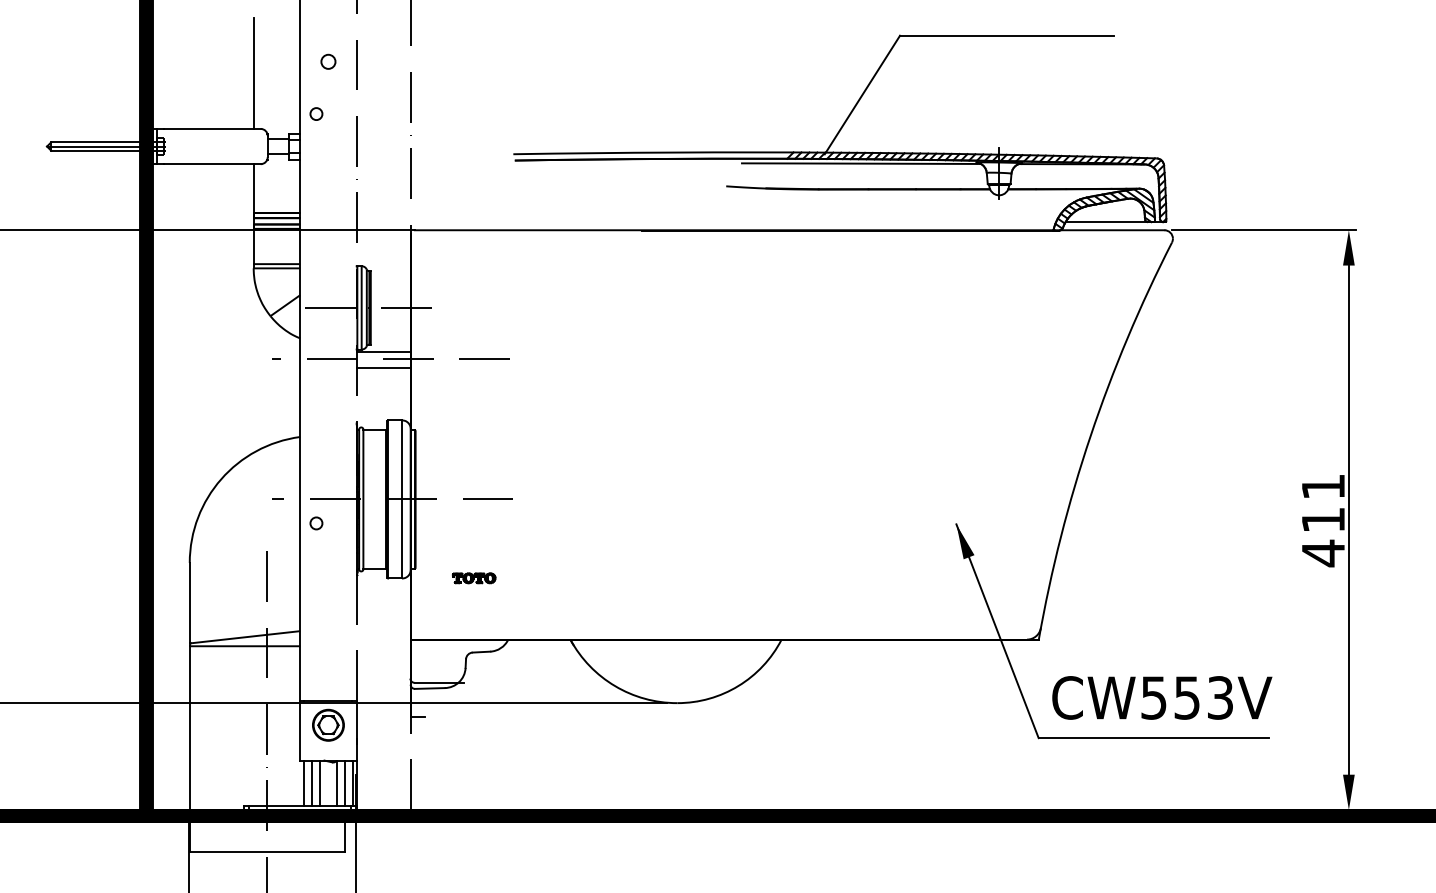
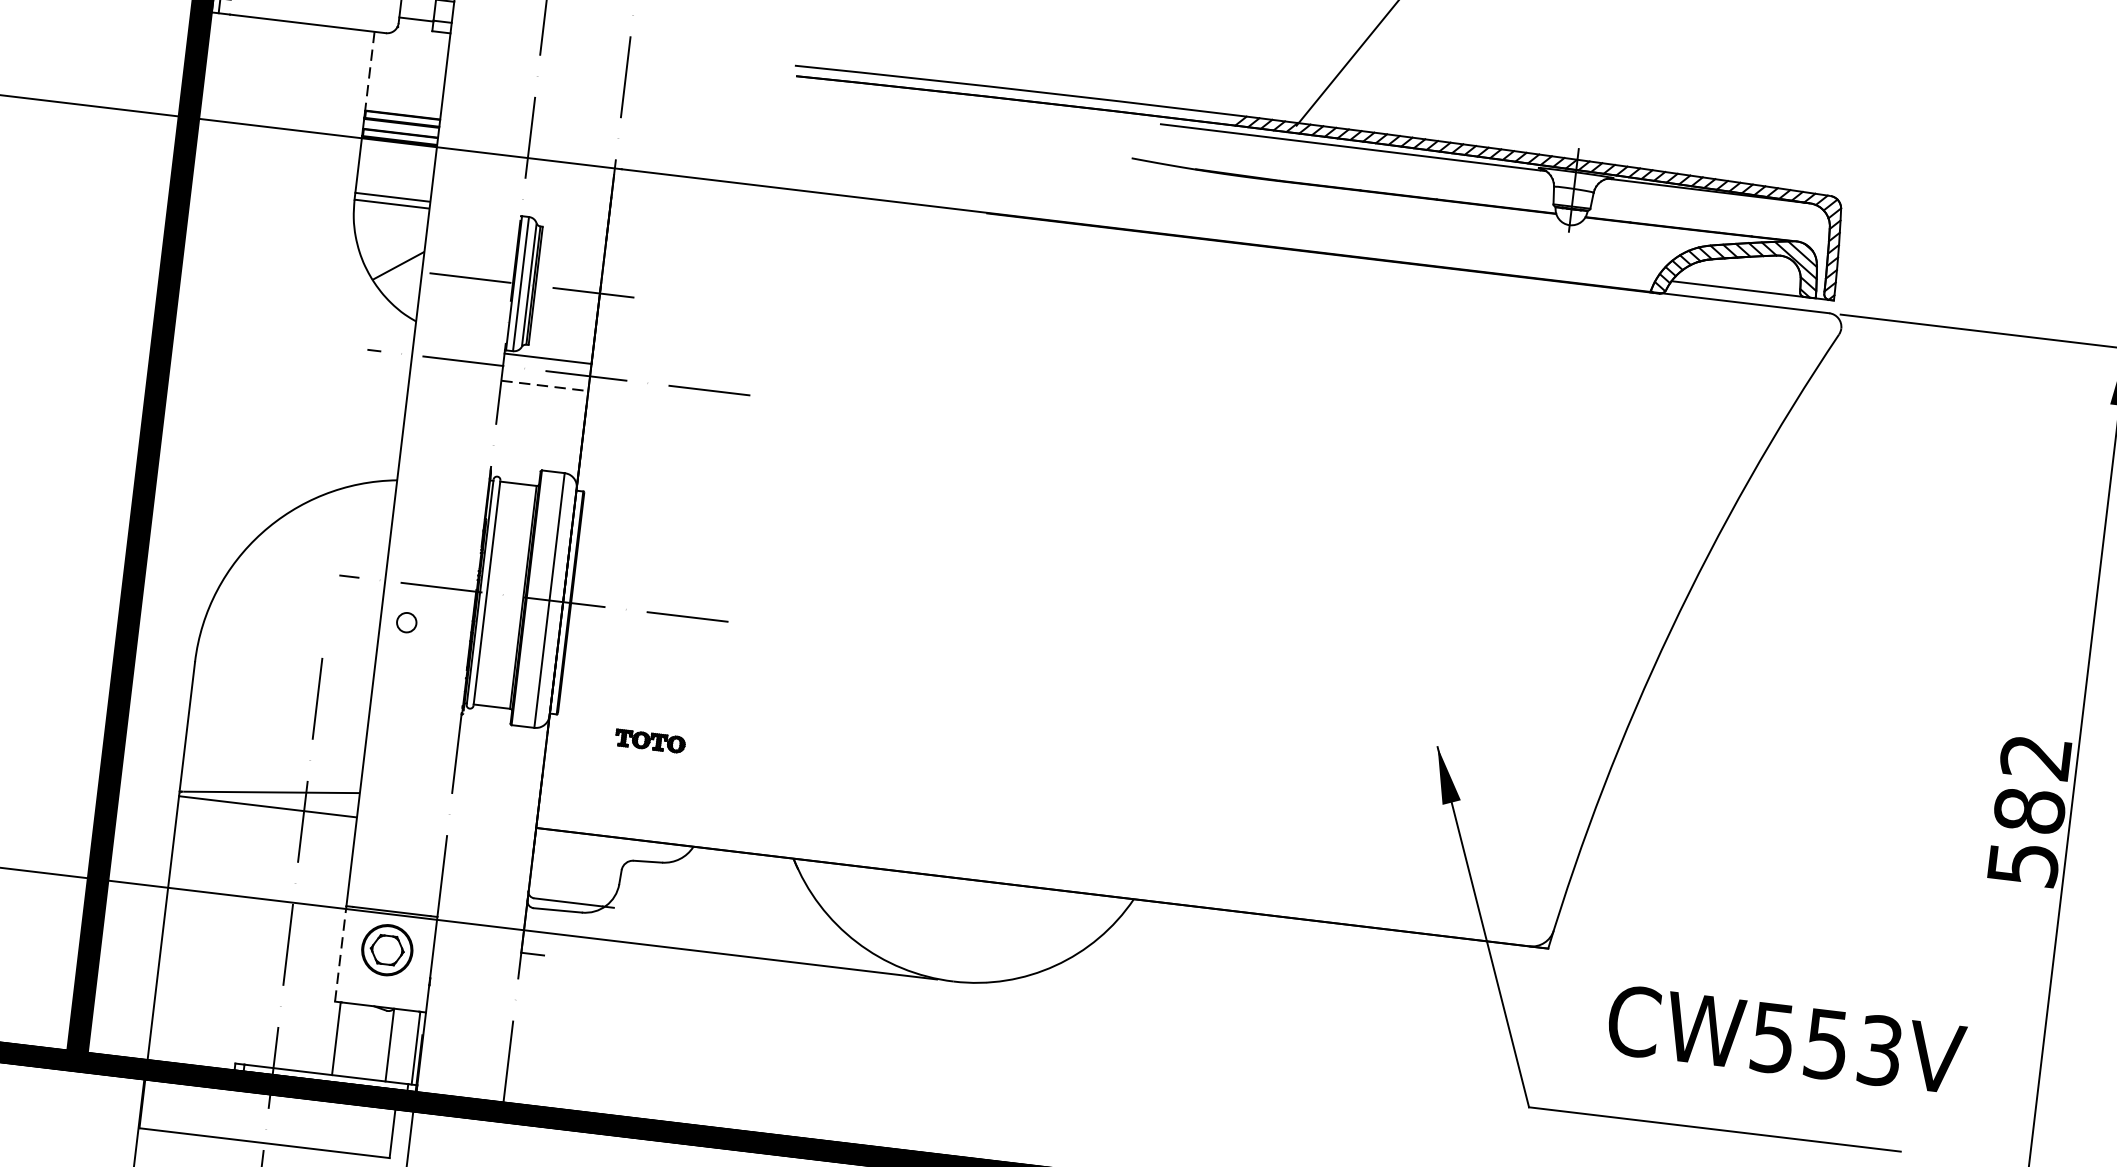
line: (253, 189) -> (369, 72), solid -> dashed
line: (383, 368) -> (544, 385), solid -> dashed
text: (1323, 521) -> (2029, 813), 411 -> 582
text: (1162, 697) -> (1786, 1038), moved
line: (300, 730) -> (341, 953), solid -> dashed
line: (312, 782) -> (350, 1039), removed
line: (319, 782) -> (361, 1040), removed
line: (344, 782) -> (402, 1045), removed

